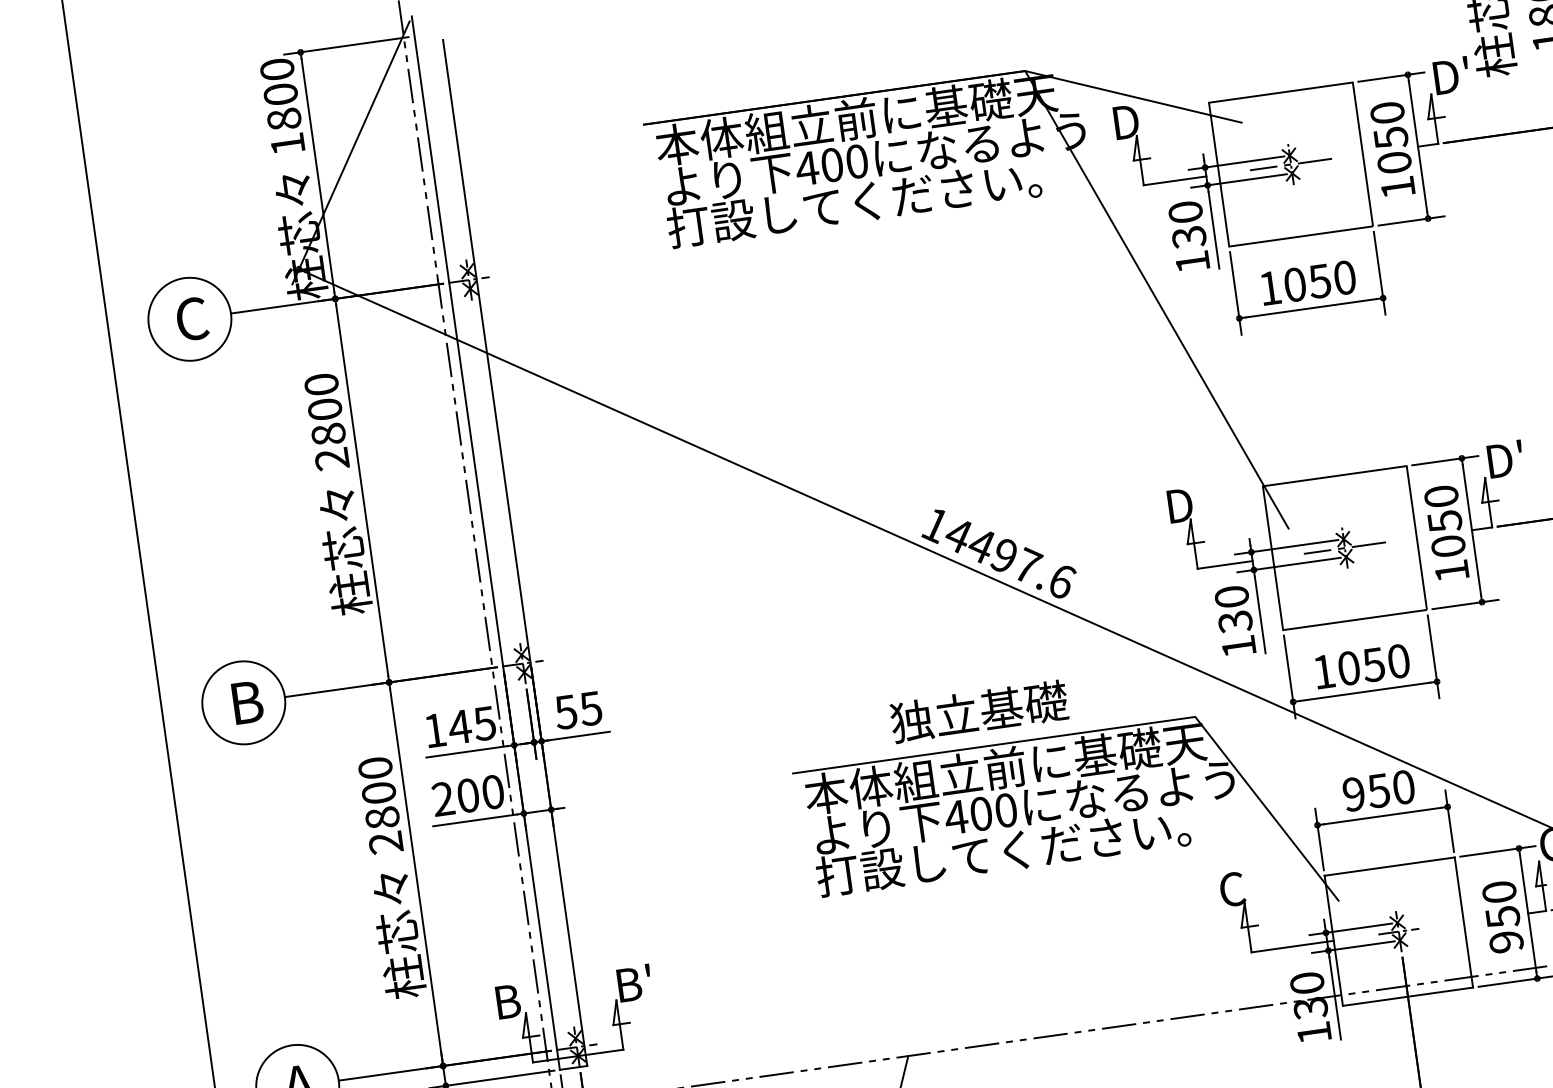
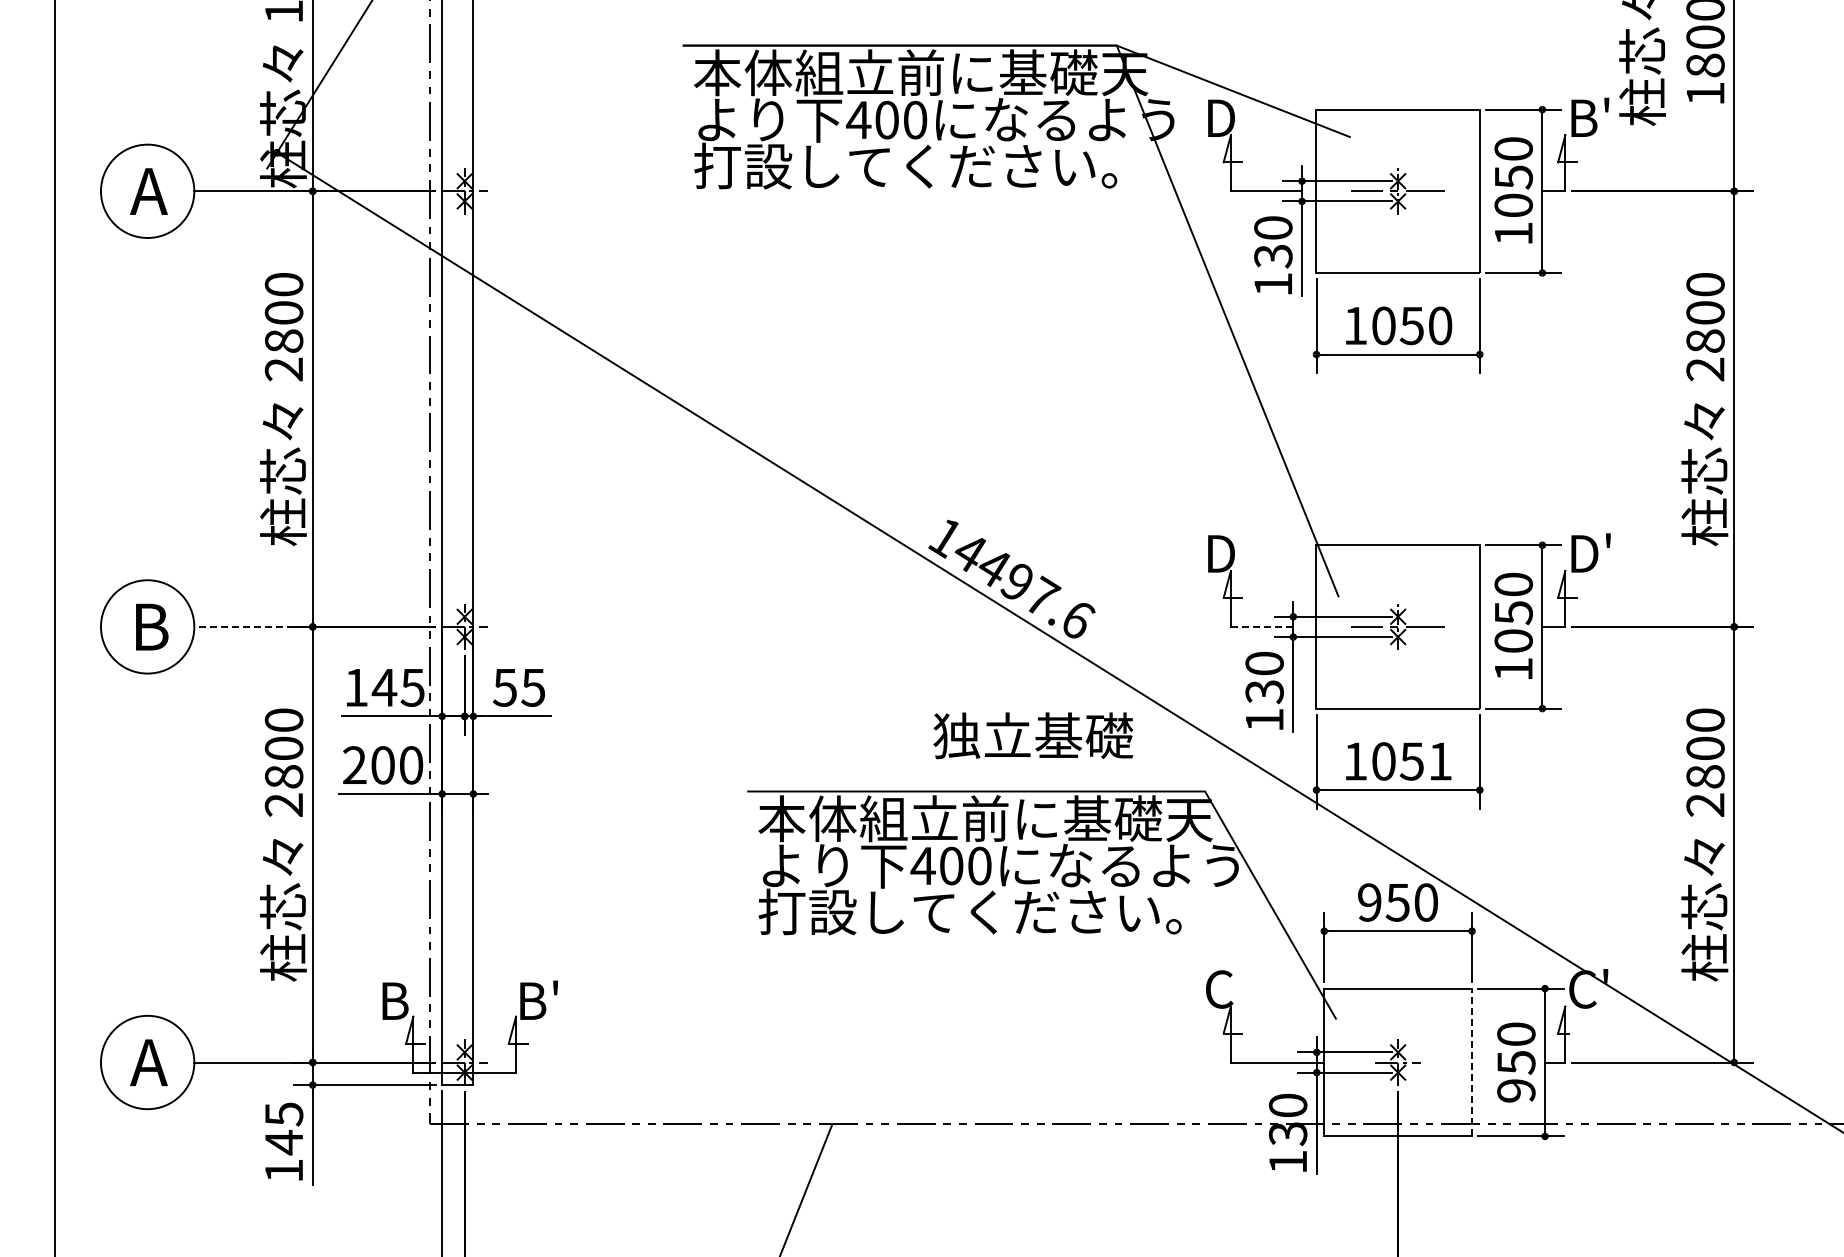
text: (1453, 74) -> (1593, 116), D' -> B'
text: (190, 319) -> (148, 191), C -> A
line: (1225, 564) -> (1262, 626), solid -> dashed
text: (1398, 661) -> (1440, 761), 1050 -> 1051
line: (329, 690) -> (244, 626), solid -> dashed
text: (979, 711) -> (1033, 735), moved
line: (1464, 922) -> (1472, 1062), solid -> dashed

